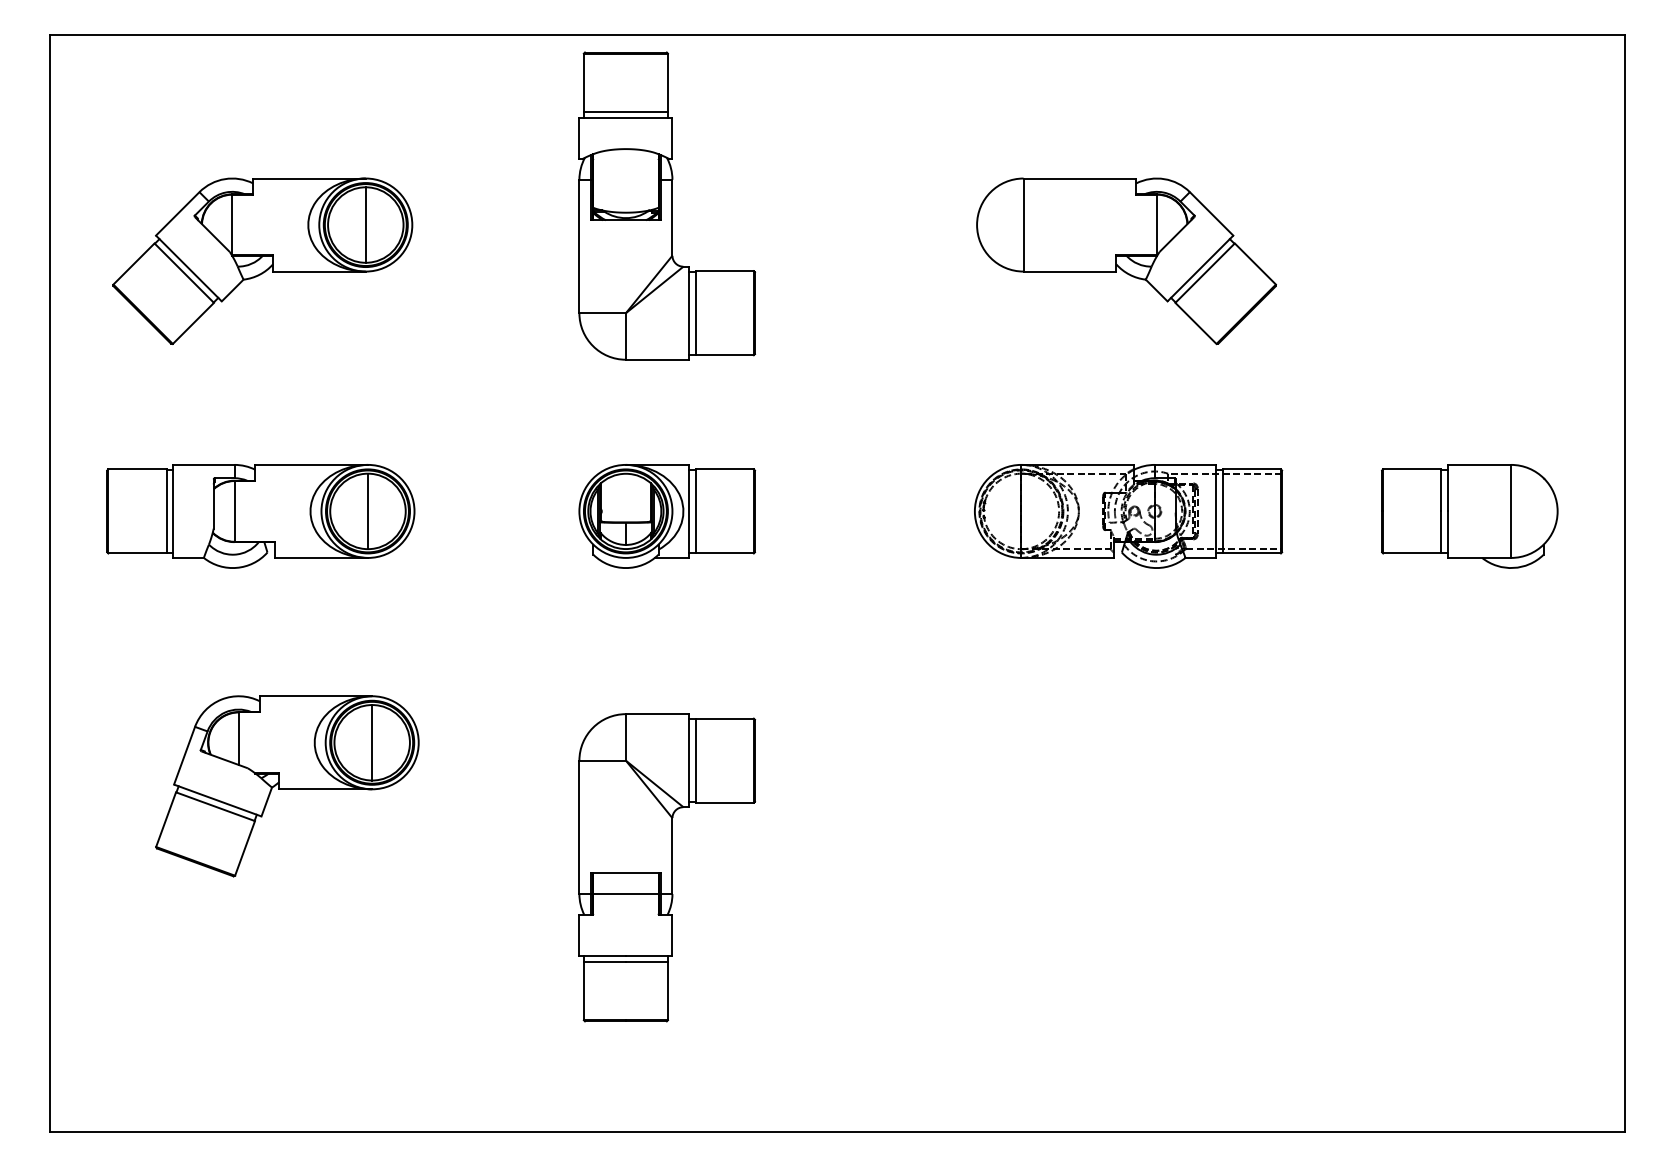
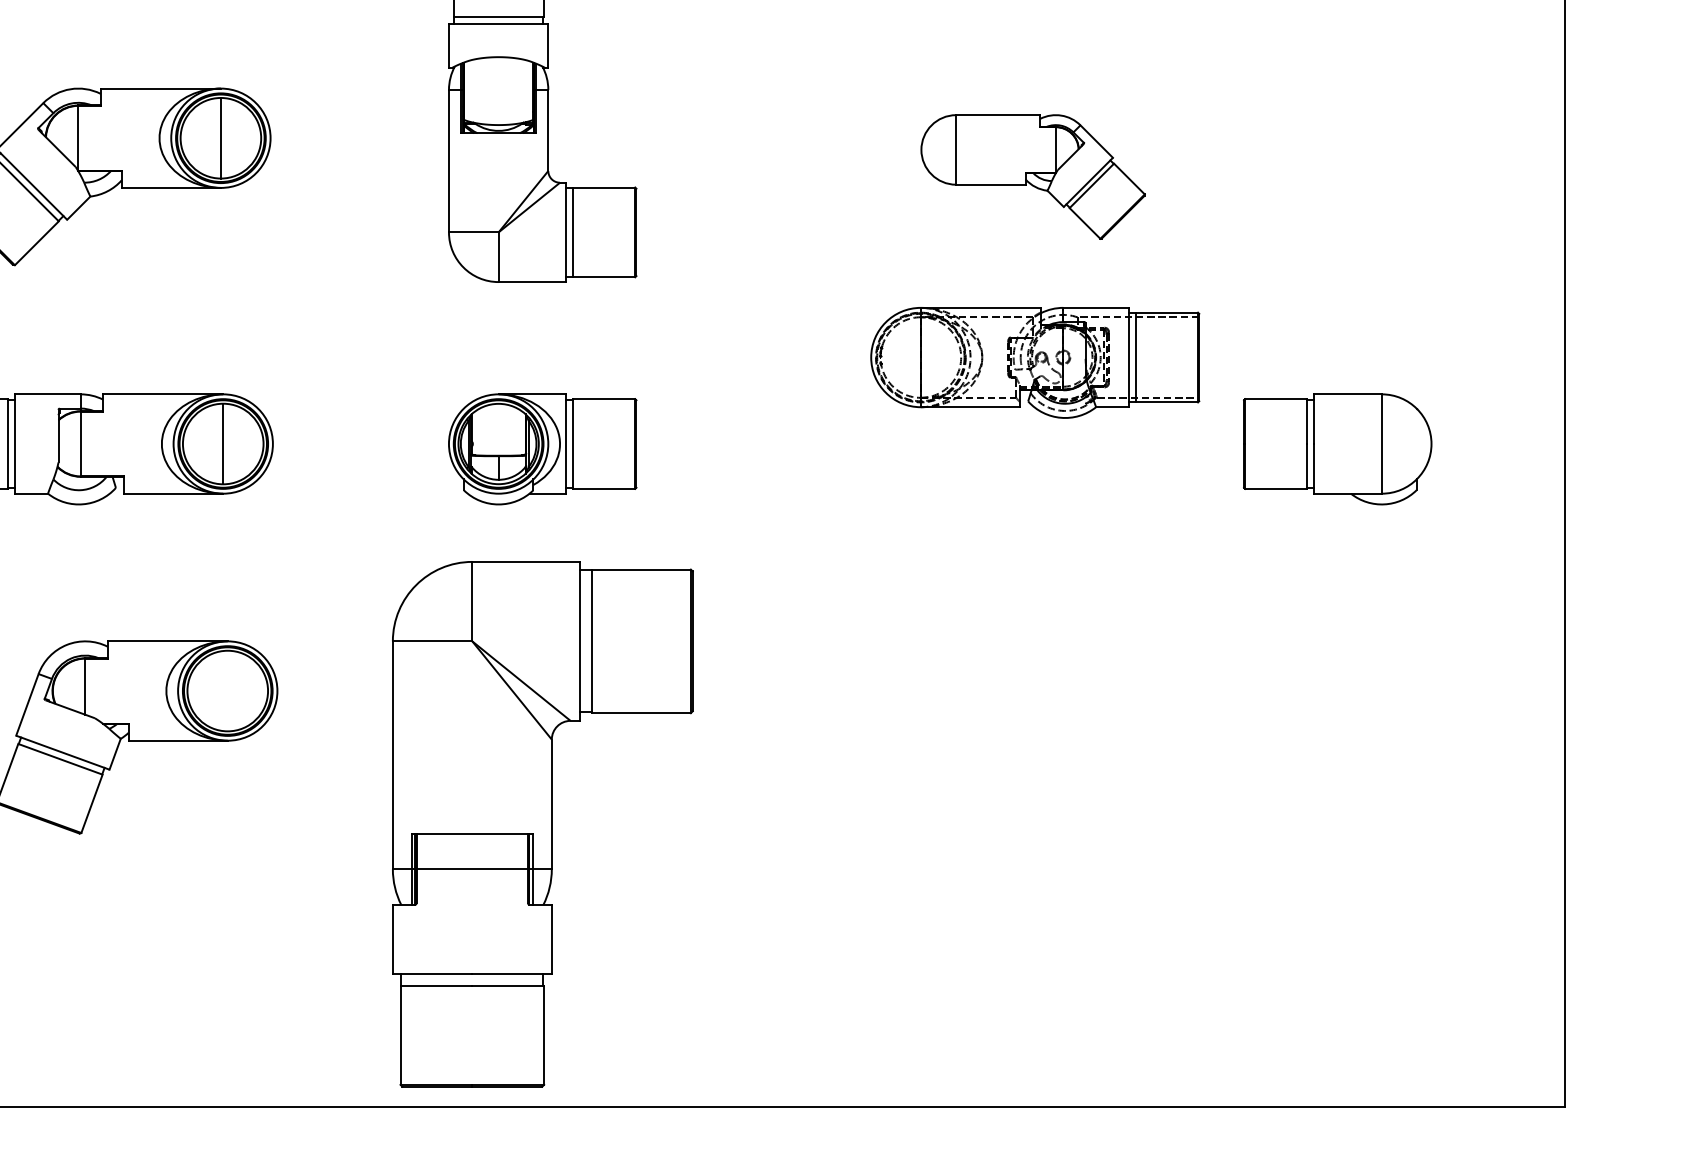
part: (1126, 261) -> (1033, 177), size x0.7
part: (1128, 516) -> (1035, 362), moved
part: (1469, 516) -> (1337, 449), moved
line: (372, 742) -> (228, 690), removed
part: (666, 867) -> (541, 824), size x1.6

